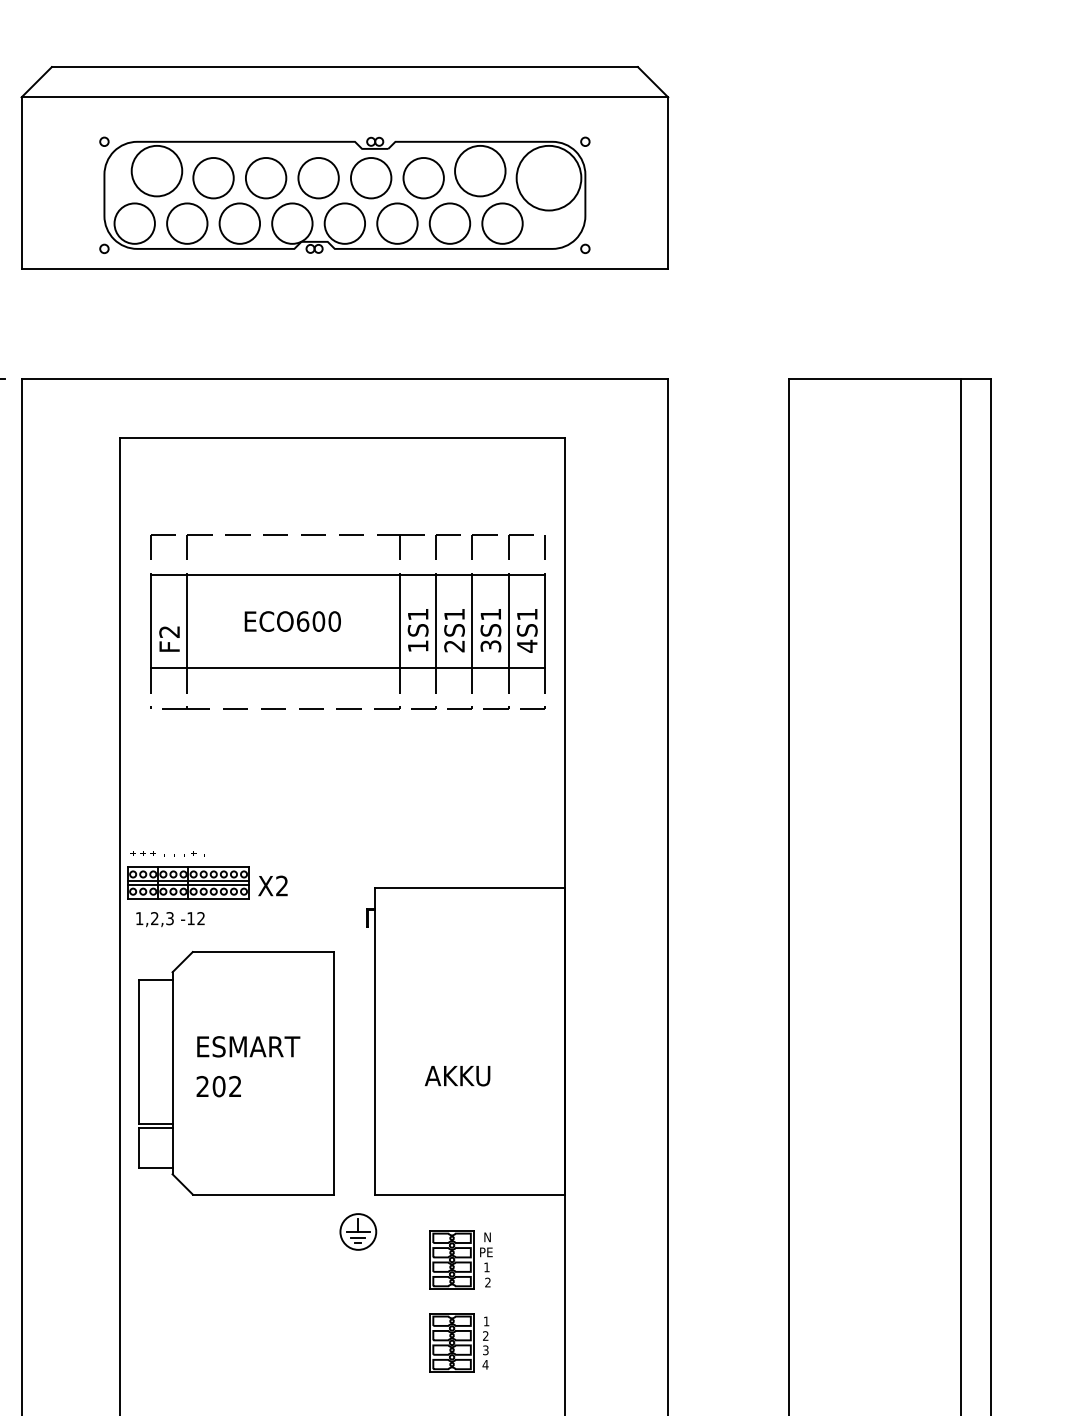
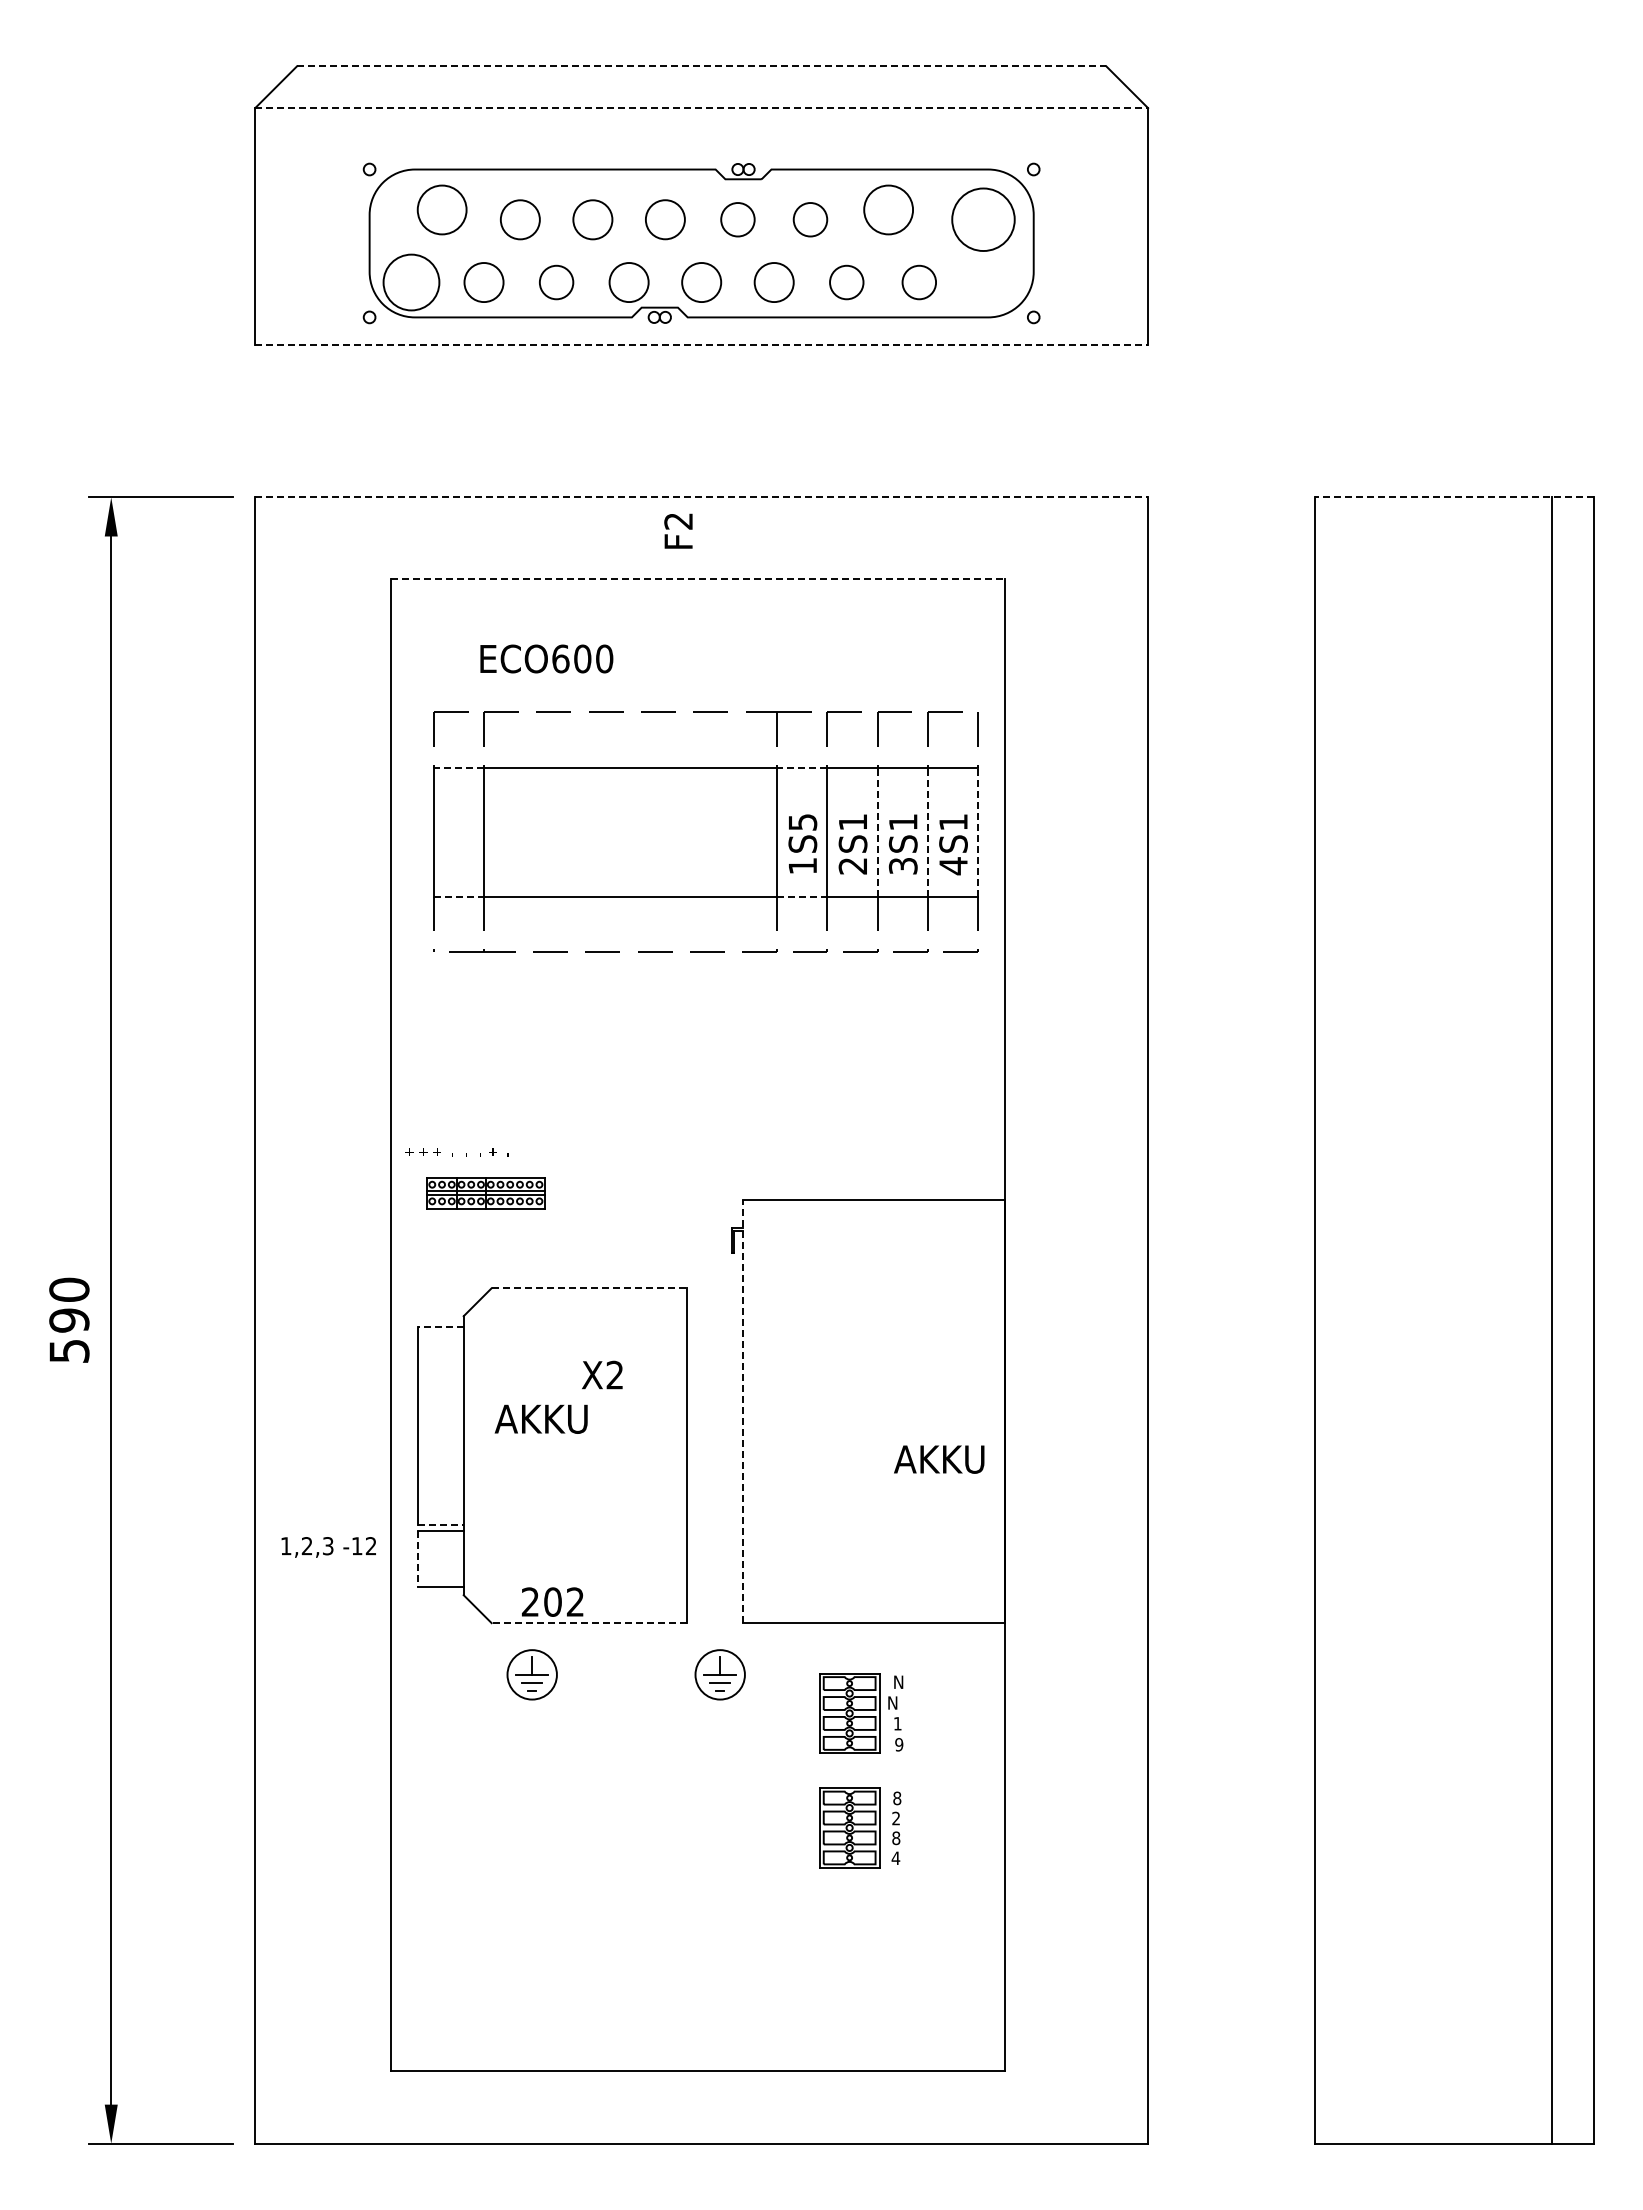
line: (344, 67) -> (701, 66), solid -> dashed
line: (345, 97) -> (702, 108), solid -> dashed
circle: (157, 170) -> (442, 209), size x0.7
circle: (480, 170) -> (888, 209), size x0.7
circle: (213, 178) -> (520, 219), size x0.7
circle: (265, 178) -> (592, 219), size x0.7
circle: (318, 178) -> (665, 219), size x0.7
circle: (370, 178) -> (737, 219), size x0.6
circle: (423, 178) -> (810, 219), size x0.6
circle: (549, 178) -> (983, 219), size x0.7
circle: (186, 223) -> (483, 282), size x0.7
circle: (239, 223) -> (556, 282), size x0.6
circle: (292, 223) -> (629, 282), size x0.7
circle: (344, 223) -> (701, 282), size x0.7
circle: (397, 223) -> (774, 282), size x0.7
circle: (449, 223) -> (846, 282), size x0.6
circle: (502, 223) -> (919, 282), size x0.6
line: (345, 269) -> (702, 345), solid -> dashed
line: (345, 379) -> (702, 497), solid -> dashed
line: (890, 379) -> (1454, 497), solid -> dashed
line: (342, 438) -> (698, 578), solid -> dashed
line: (168, 575) -> (458, 768), solid -> dashed
line: (417, 575) -> (801, 768), solid -> dashed
text: (418, 614) -> (803, 822), 1S1 -> 1S5
text: (292, 621) -> (546, 658), moved
line: (472, 621) -> (877, 831), solid -> dashed
line: (508, 621) -> (927, 831), solid -> dashed
line: (545, 621) -> (978, 831), solid -> dashed
text: (169, 638) -> (678, 530), moved
line: (169, 668) -> (459, 896), solid -> dashed
line: (417, 668) -> (802, 896), solid -> dashed
part: (188, 882) -> (485, 1192), size x0.7
text: (273, 885) -> (602, 1374), moved
text: (170, 919) -> (328, 1547), moved
line: (263, 952) -> (589, 1288), solid -> dashed
line: (155, 980) -> (440, 1327), solid -> dashed
line: (374, 1041) -> (742, 1411), solid -> dashed
text: (247, 1046) -> (567, 1418), ESMART -> AKKU
text: (457, 1076) -> (939, 1459), moved
text: (218, 1086) -> (552, 1601), moved
line: (156, 1123) -> (441, 1525), solid -> dashed
line: (139, 1147) -> (417, 1558), solid -> dashed
line: (263, 1194) -> (589, 1623), solid -> dashed
part: (221, 1231) -> (531, 1674), added
text: (486, 1252) -> (897, 1702), PE -> N
text: (488, 1282) -> (899, 1744), 2 -> 9
text: (486, 1321) -> (897, 1798), 1 -> 8
text: (486, 1350) -> (896, 1838), 3 -> 8

